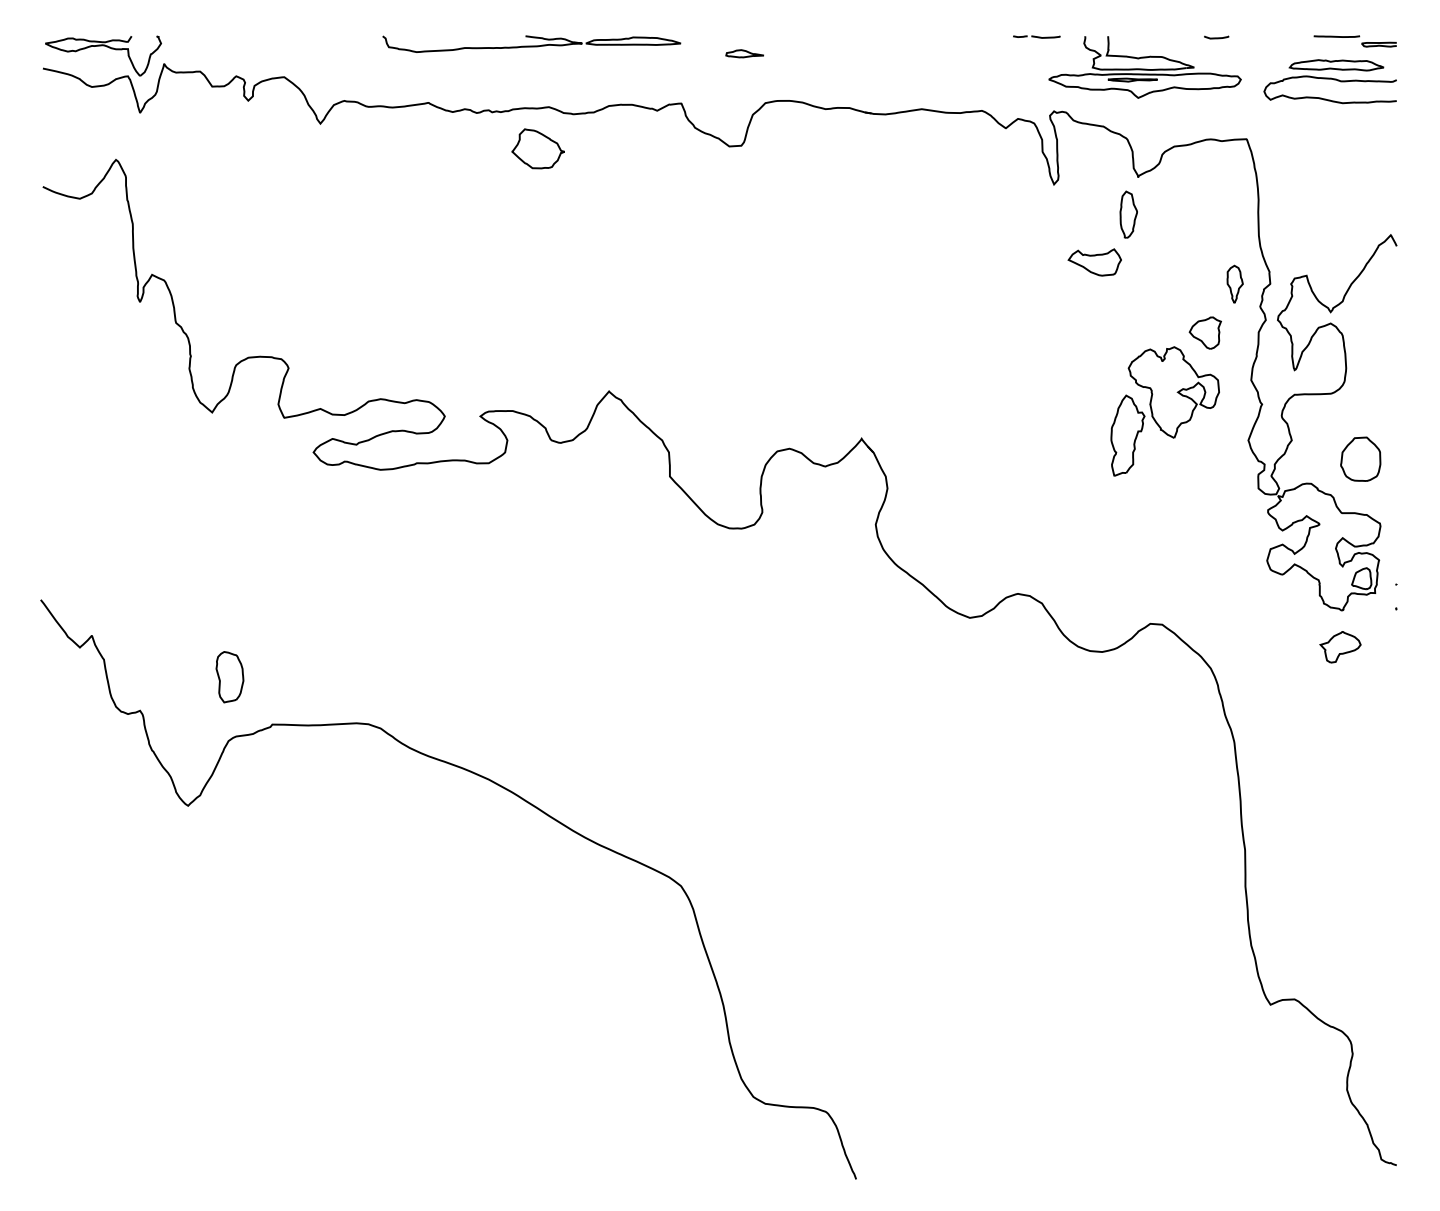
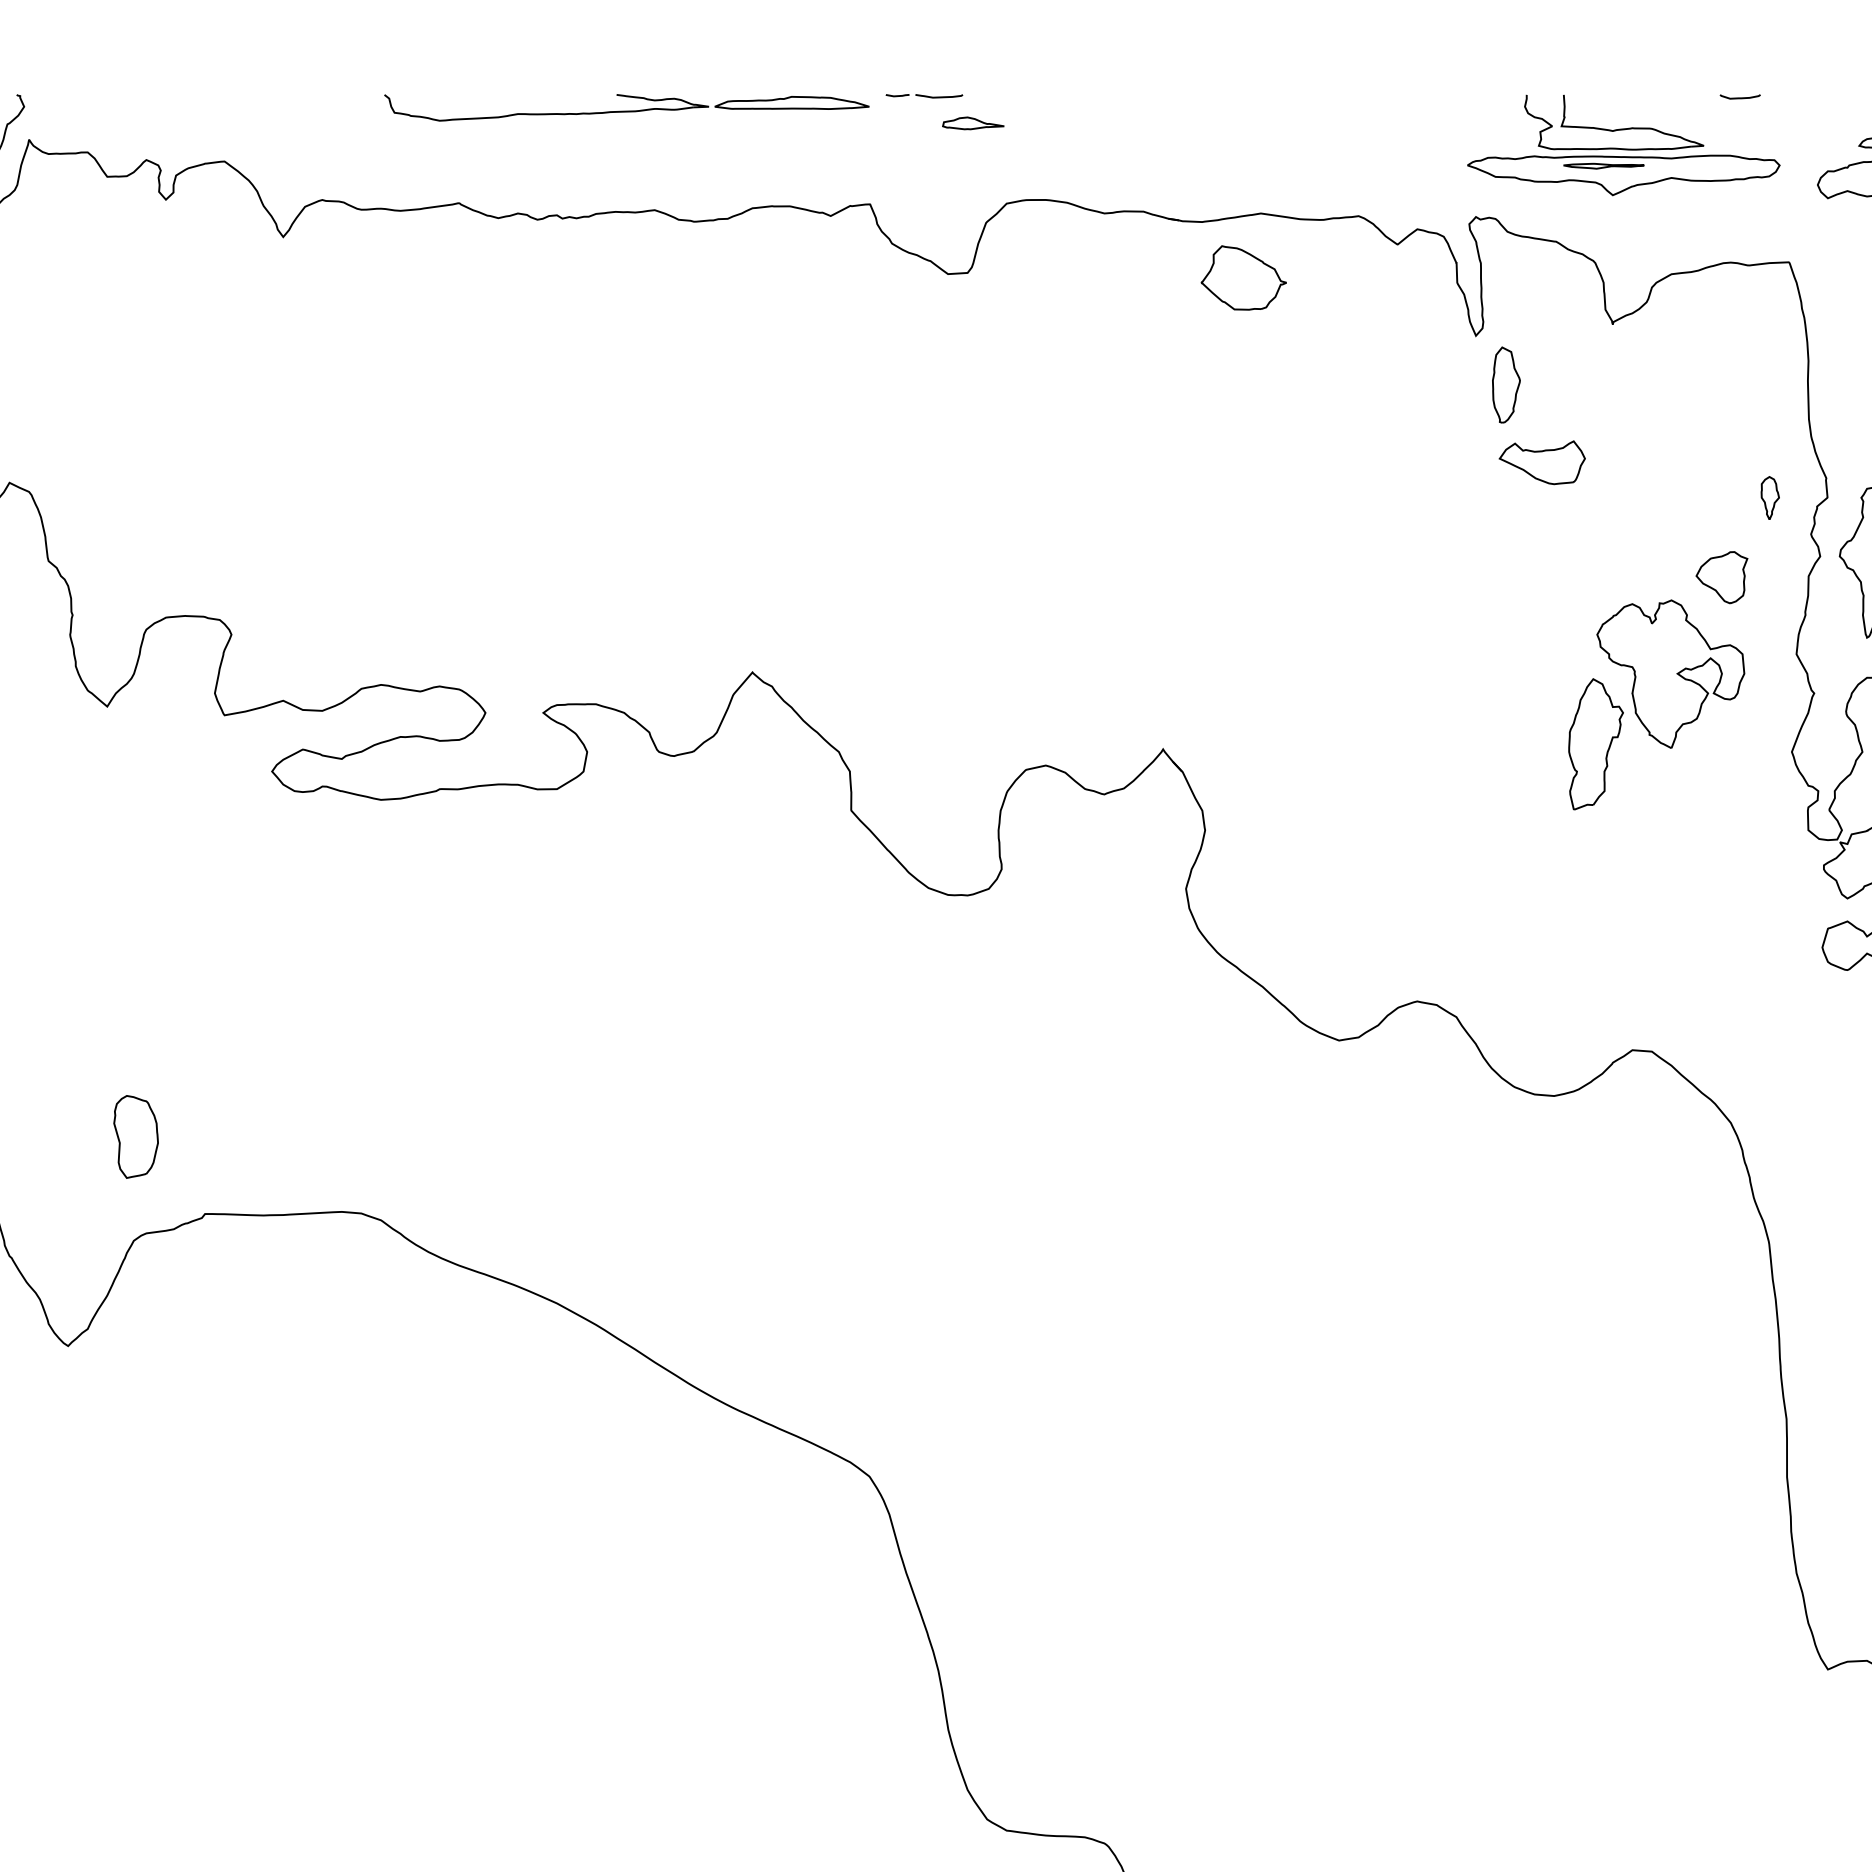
part: (1036, 36) -> (923, 95), moved
part: (537, 148) -> (1242, 277), moved
part: (1128, 214) -> (1505, 384), moved
part: (1234, 283) -> (1769, 496), size x0.7

